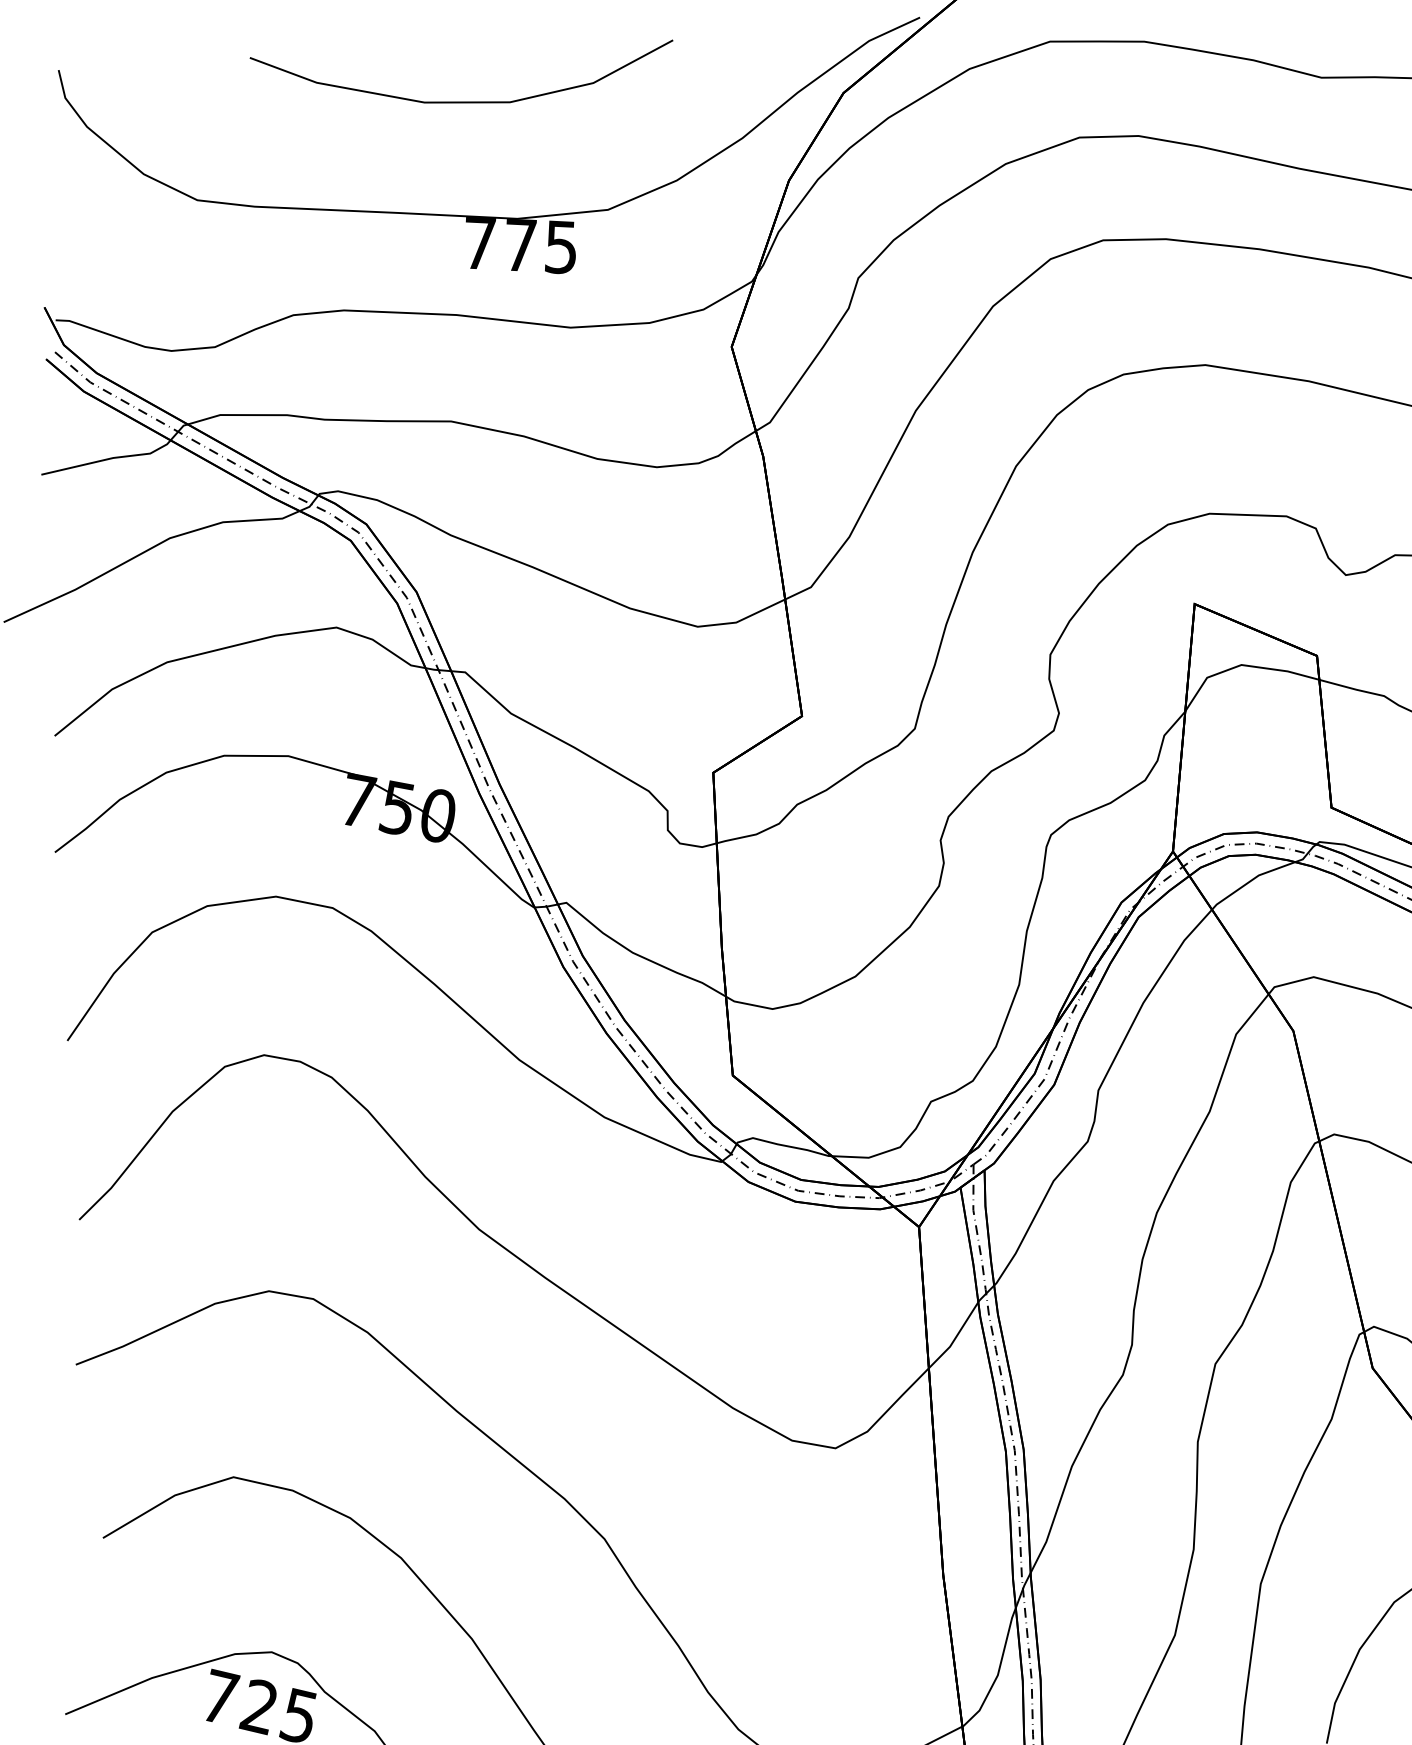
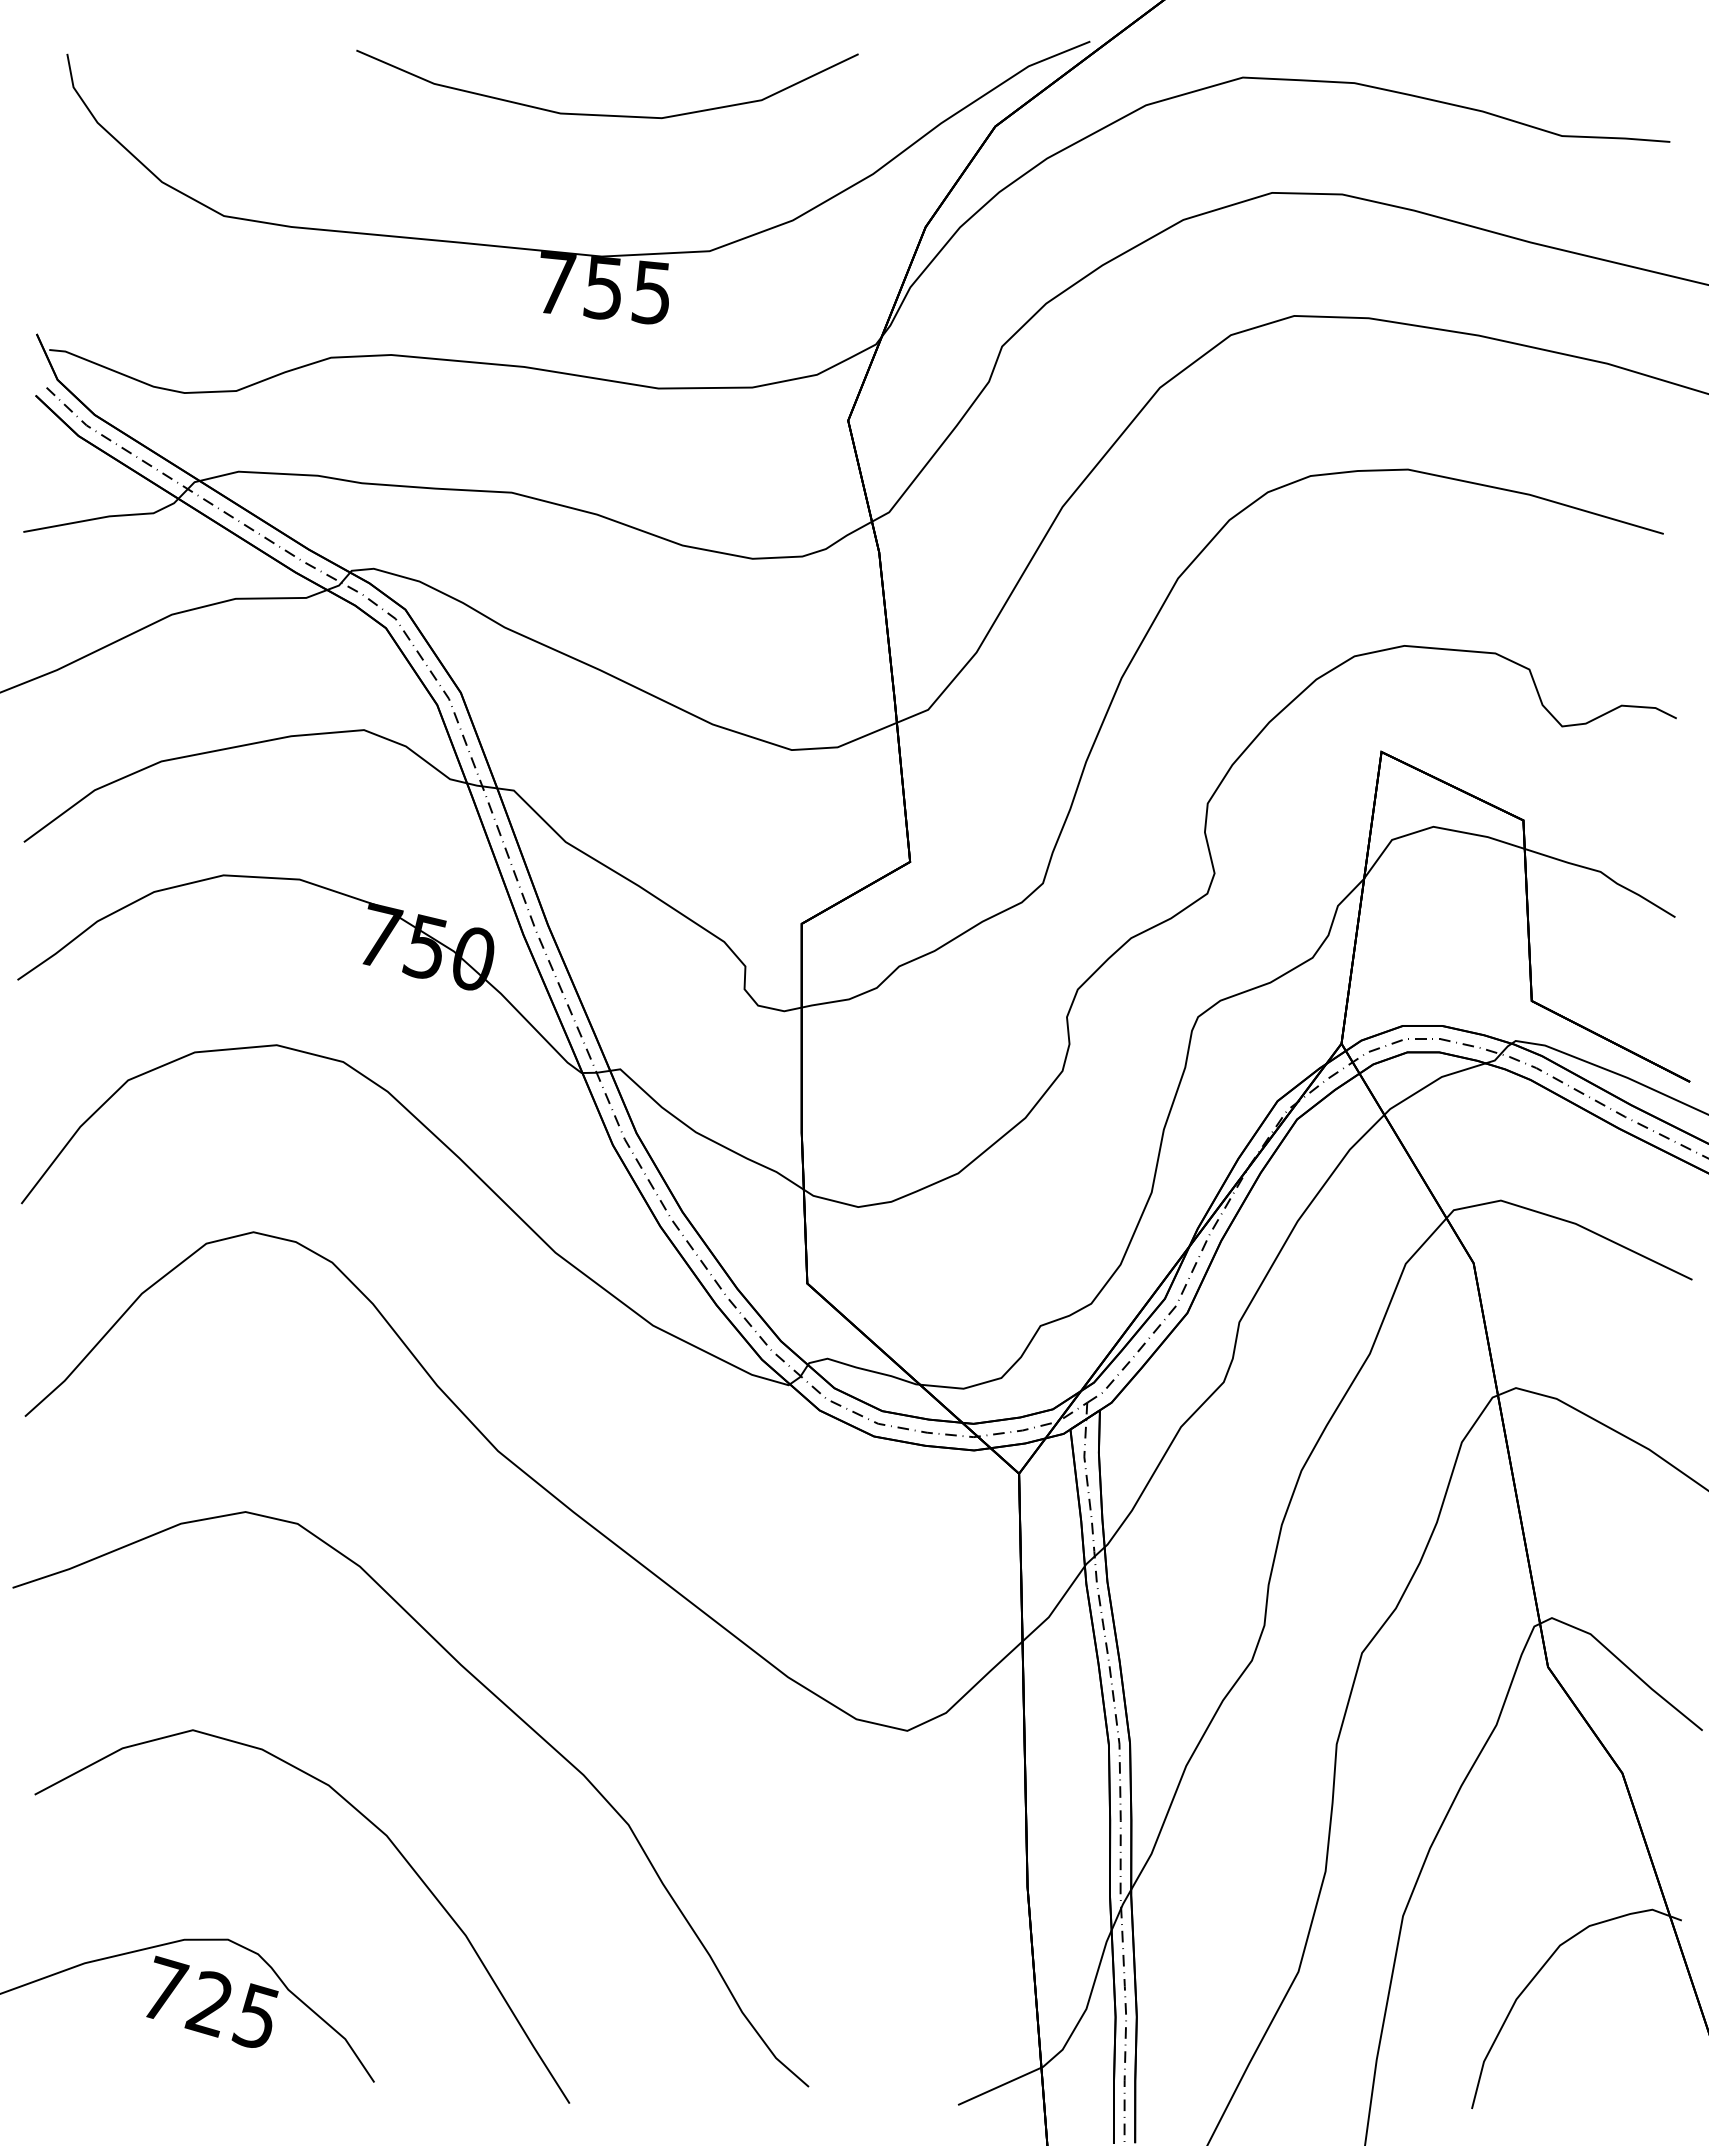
curve: (464, 101) -> (607, 114), moved
text: (520, 244) -> (603, 287), 775 -> 755

